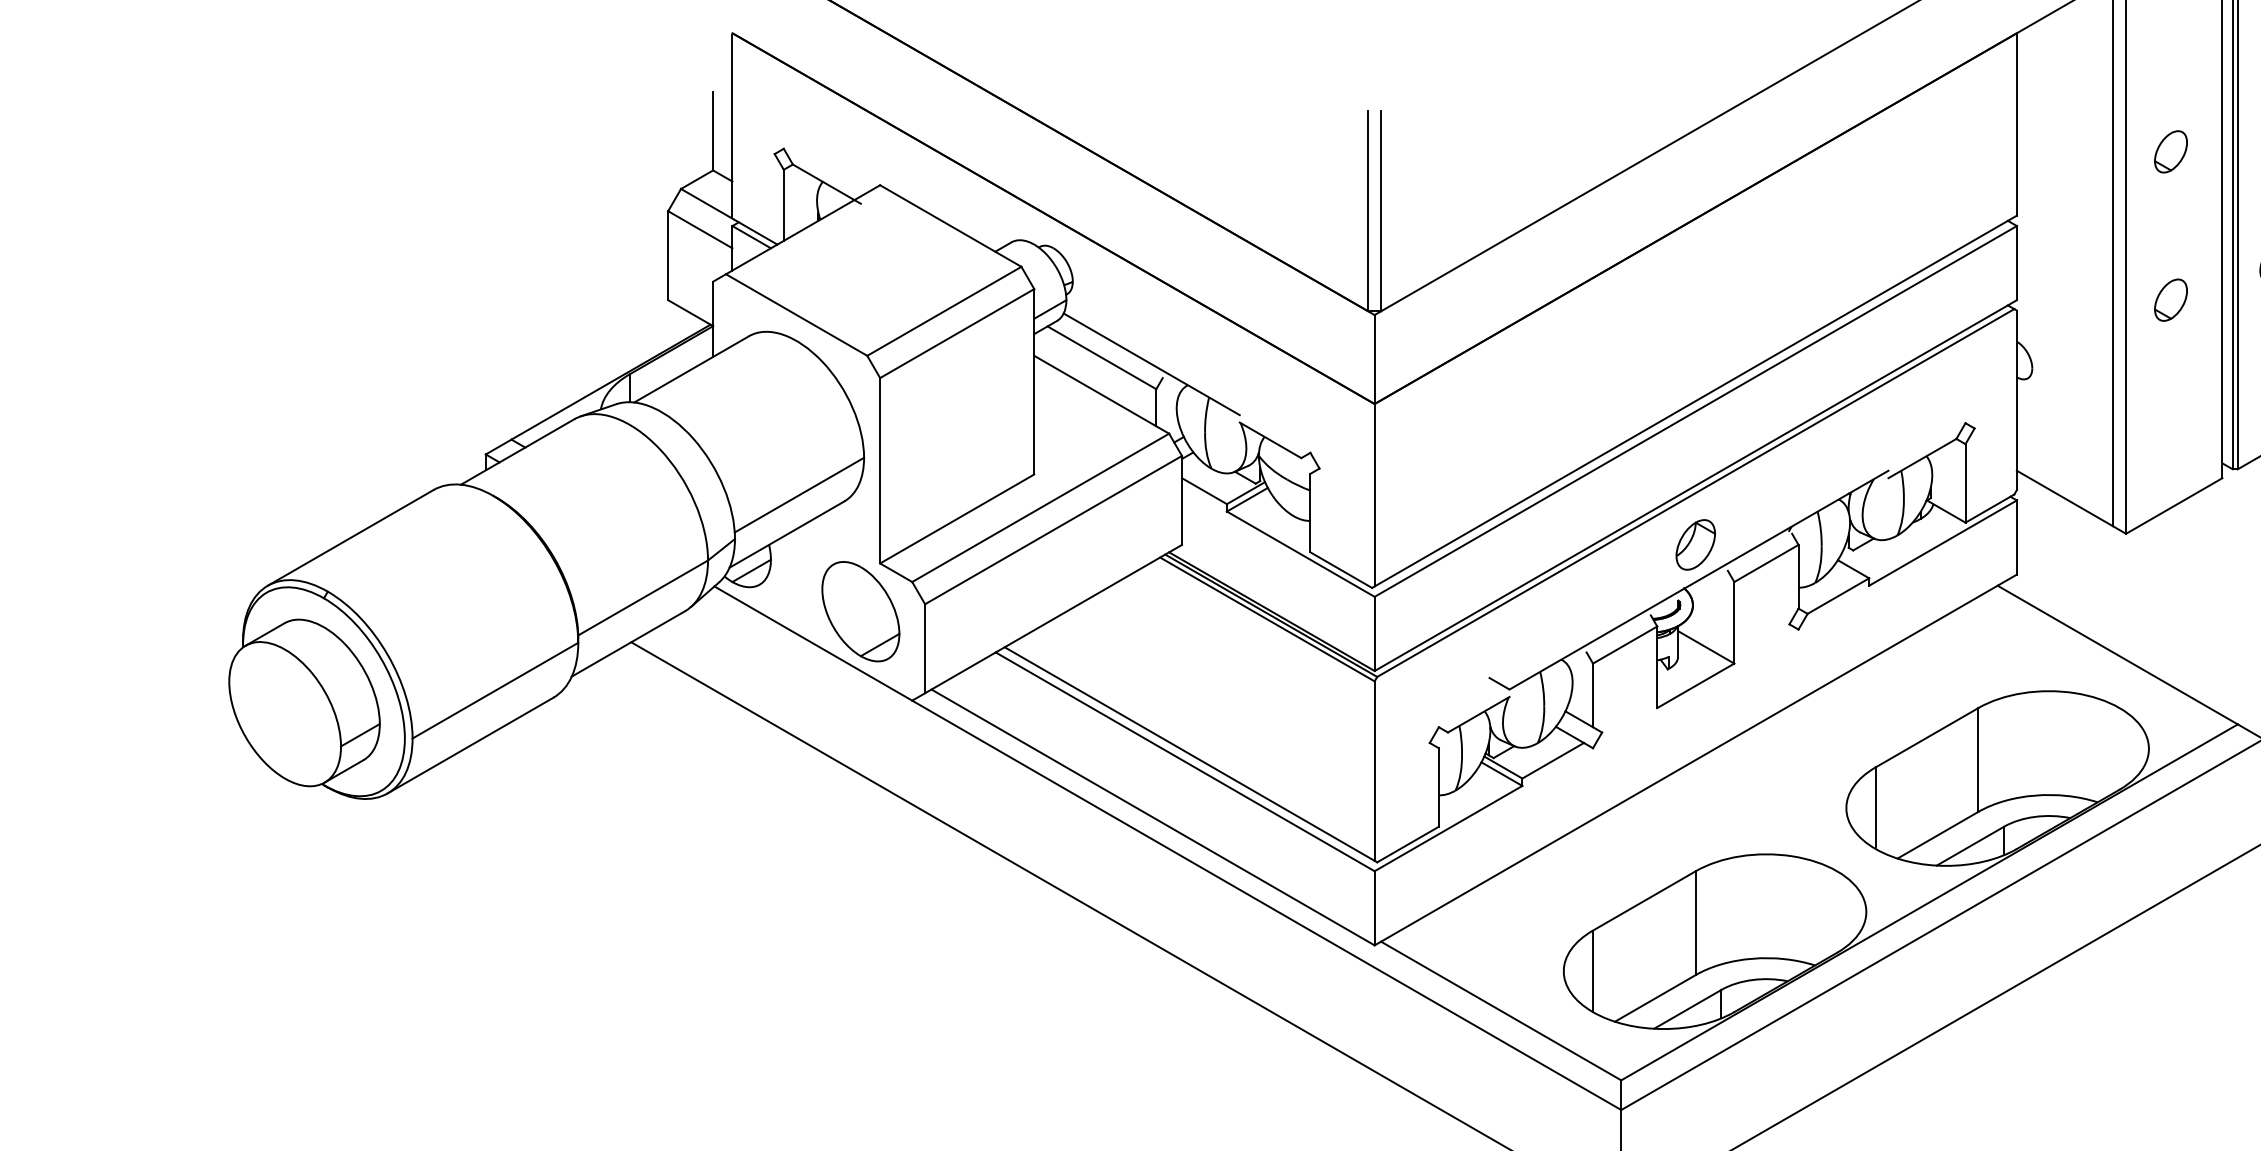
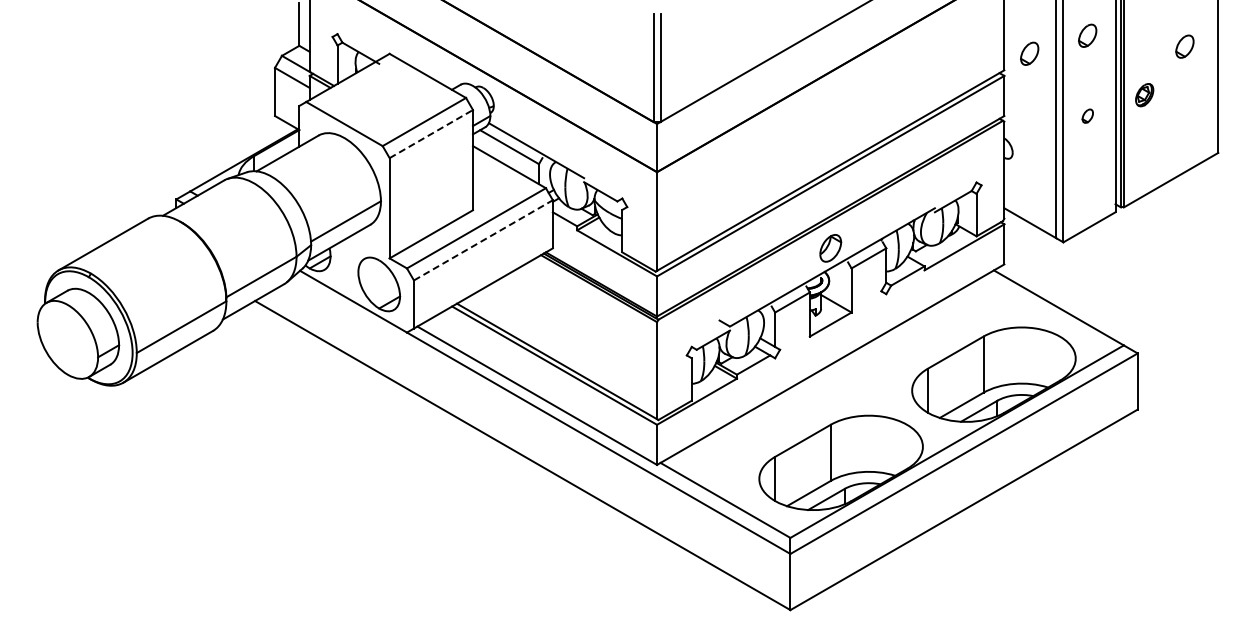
part: (2063, 184) -> (1029, 53), added
part: (2170, 301) -> (1087, 116), size x0.6
line: (957, 332) -> (431, 133), solid -> dashed
line: (1053, 530) -> (483, 240), solid -> dashed

